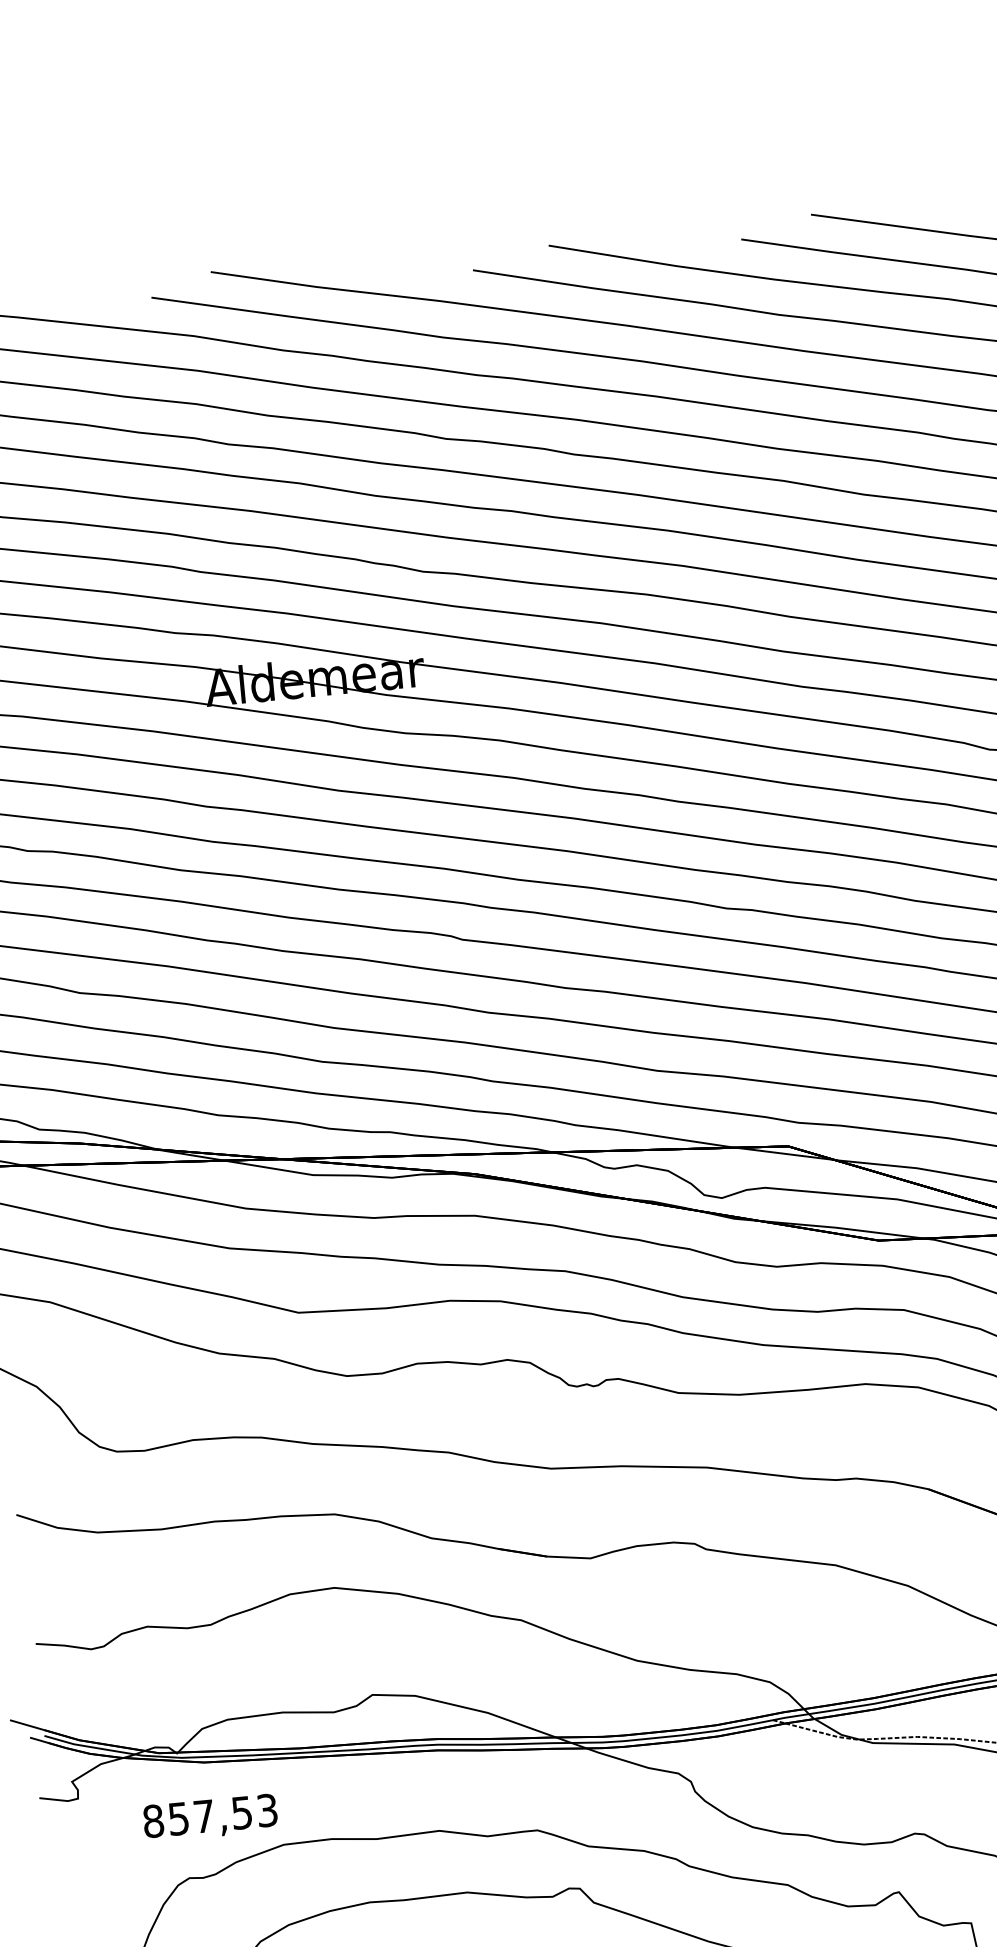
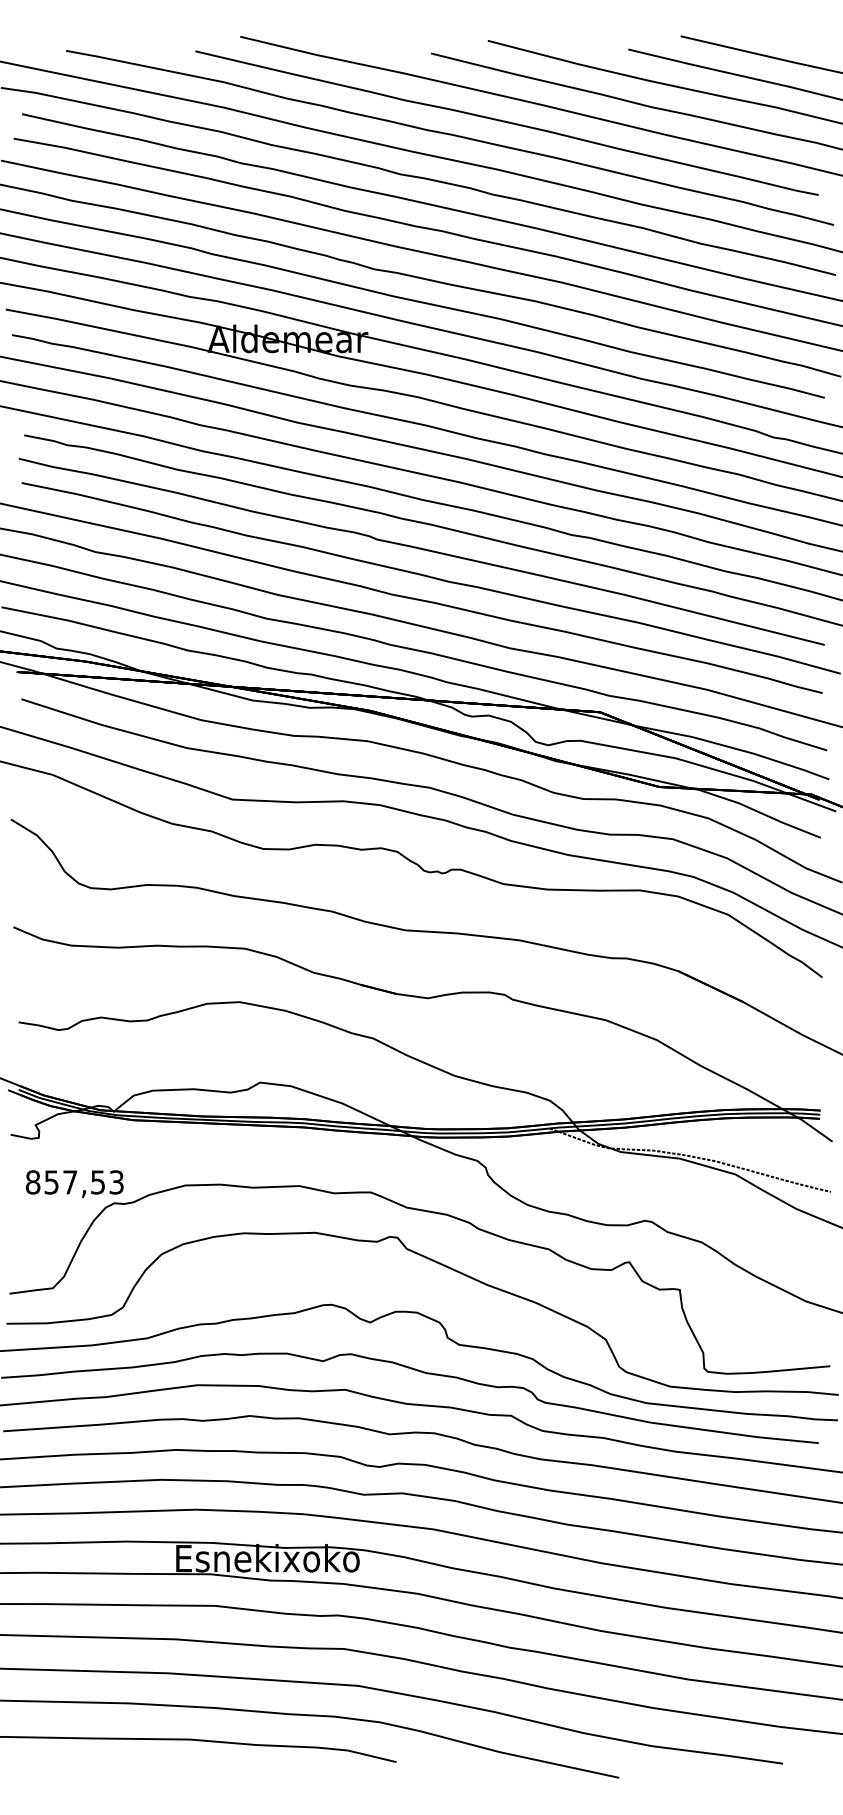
text: (210, 1817) -> (74, 1183), moved

